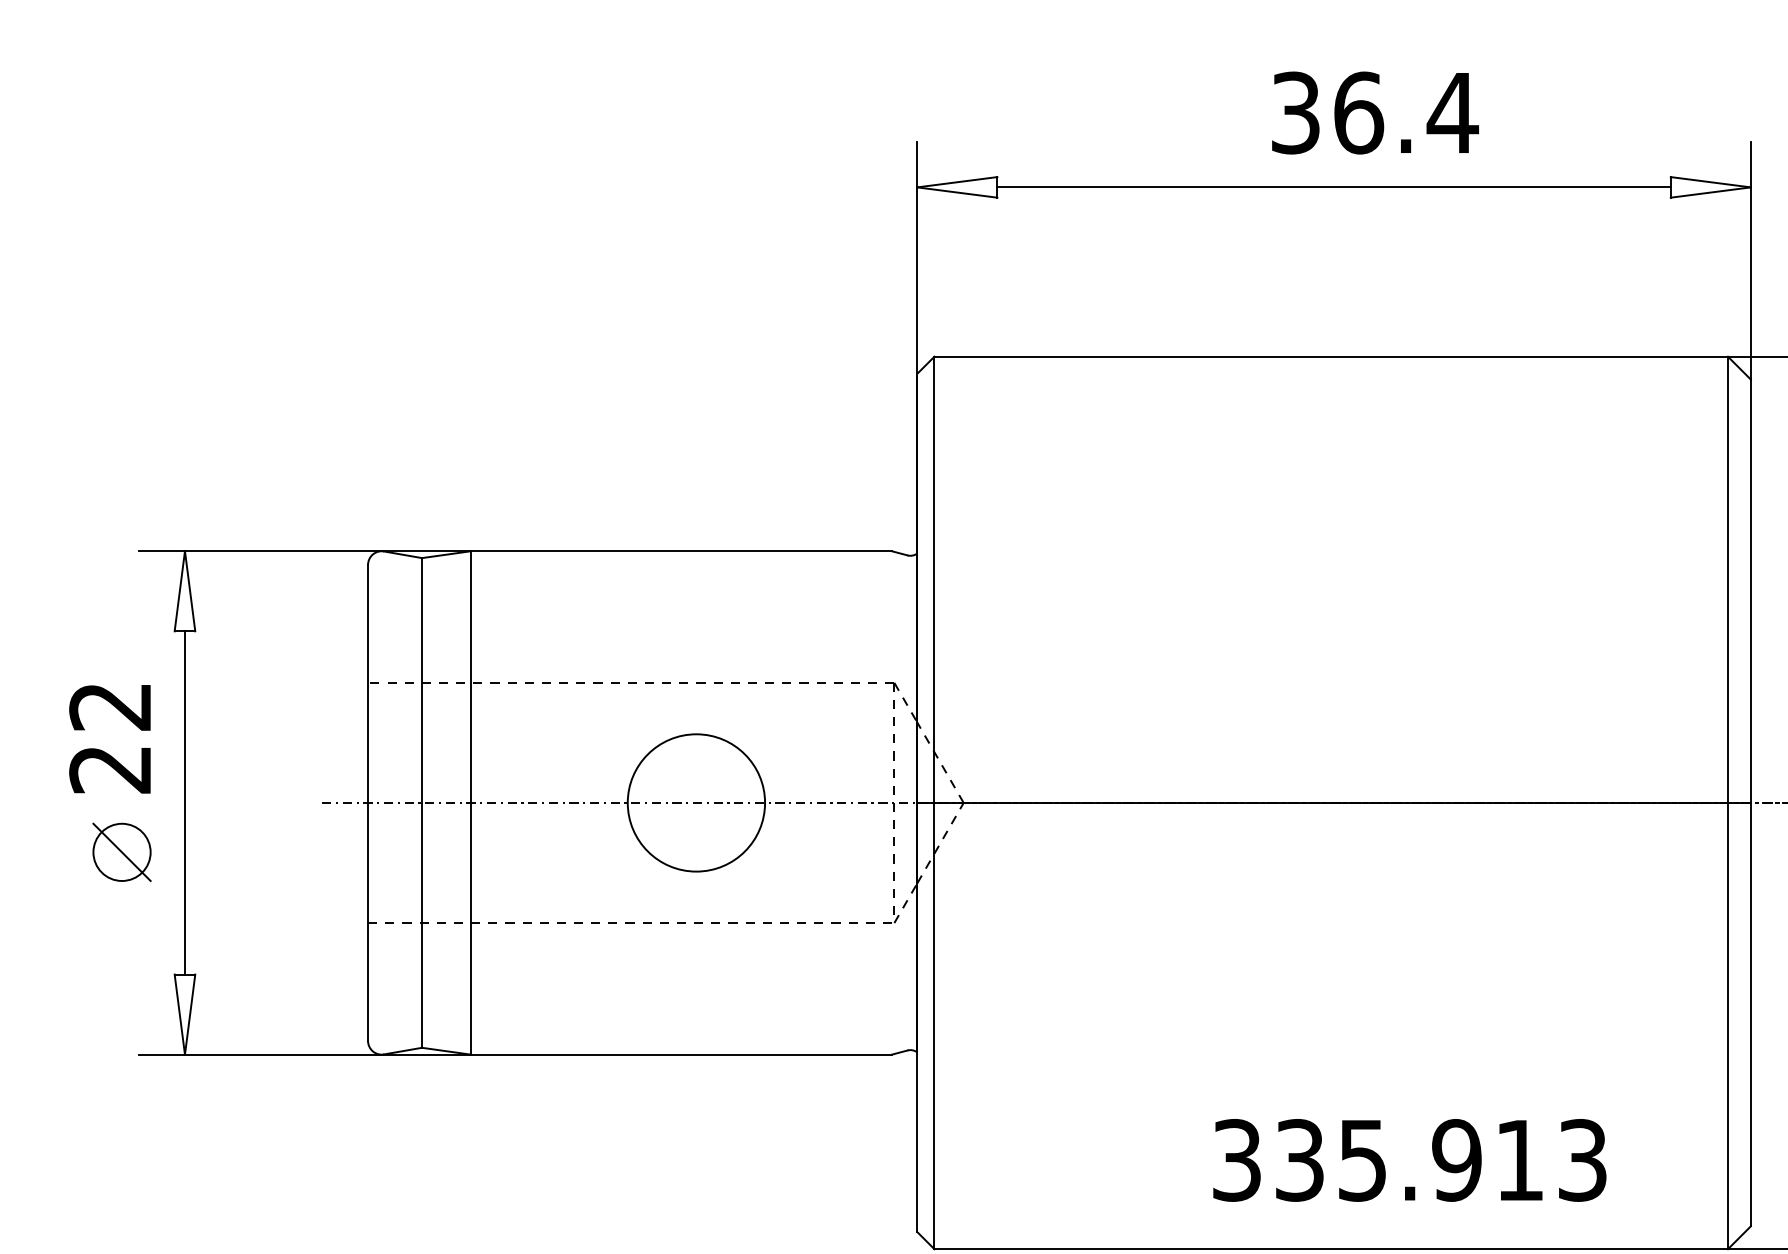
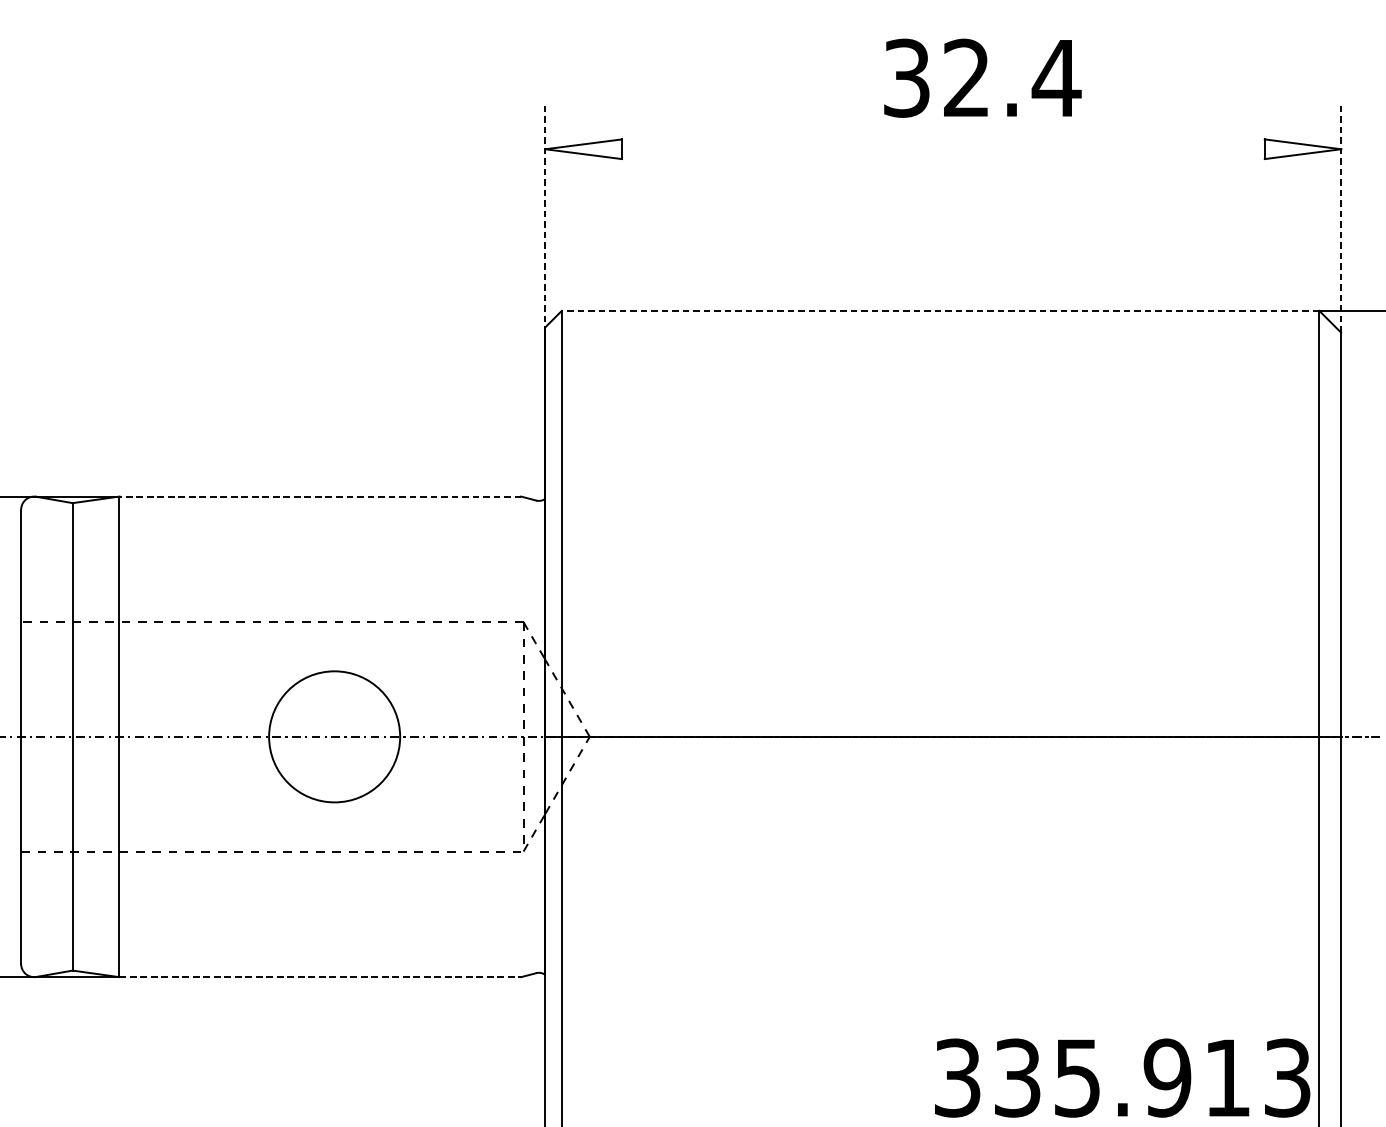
text: (1359, 112) -> (967, 77), 36.4 -> 32.4
line: (1333, 187) -> (942, 149), removed
line: (917, 258) -> (545, 217), solid -> dashed
line: (1750, 260) -> (1340, 219), solid -> dashed
line: (1331, 356) -> (940, 310), solid -> dashed
line: (680, 551) -> (319, 496), solid -> dashed
line: (681, 1054) -> (320, 976), solid -> dashed
text: (1409, 1160) -> (1122, 1078), moved

